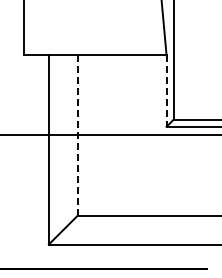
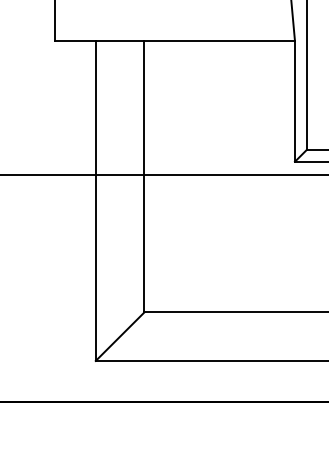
line: (166, 91) -> (294, 102), dashed -> solid
line: (77, 136) -> (144, 178), dashed -> solid

